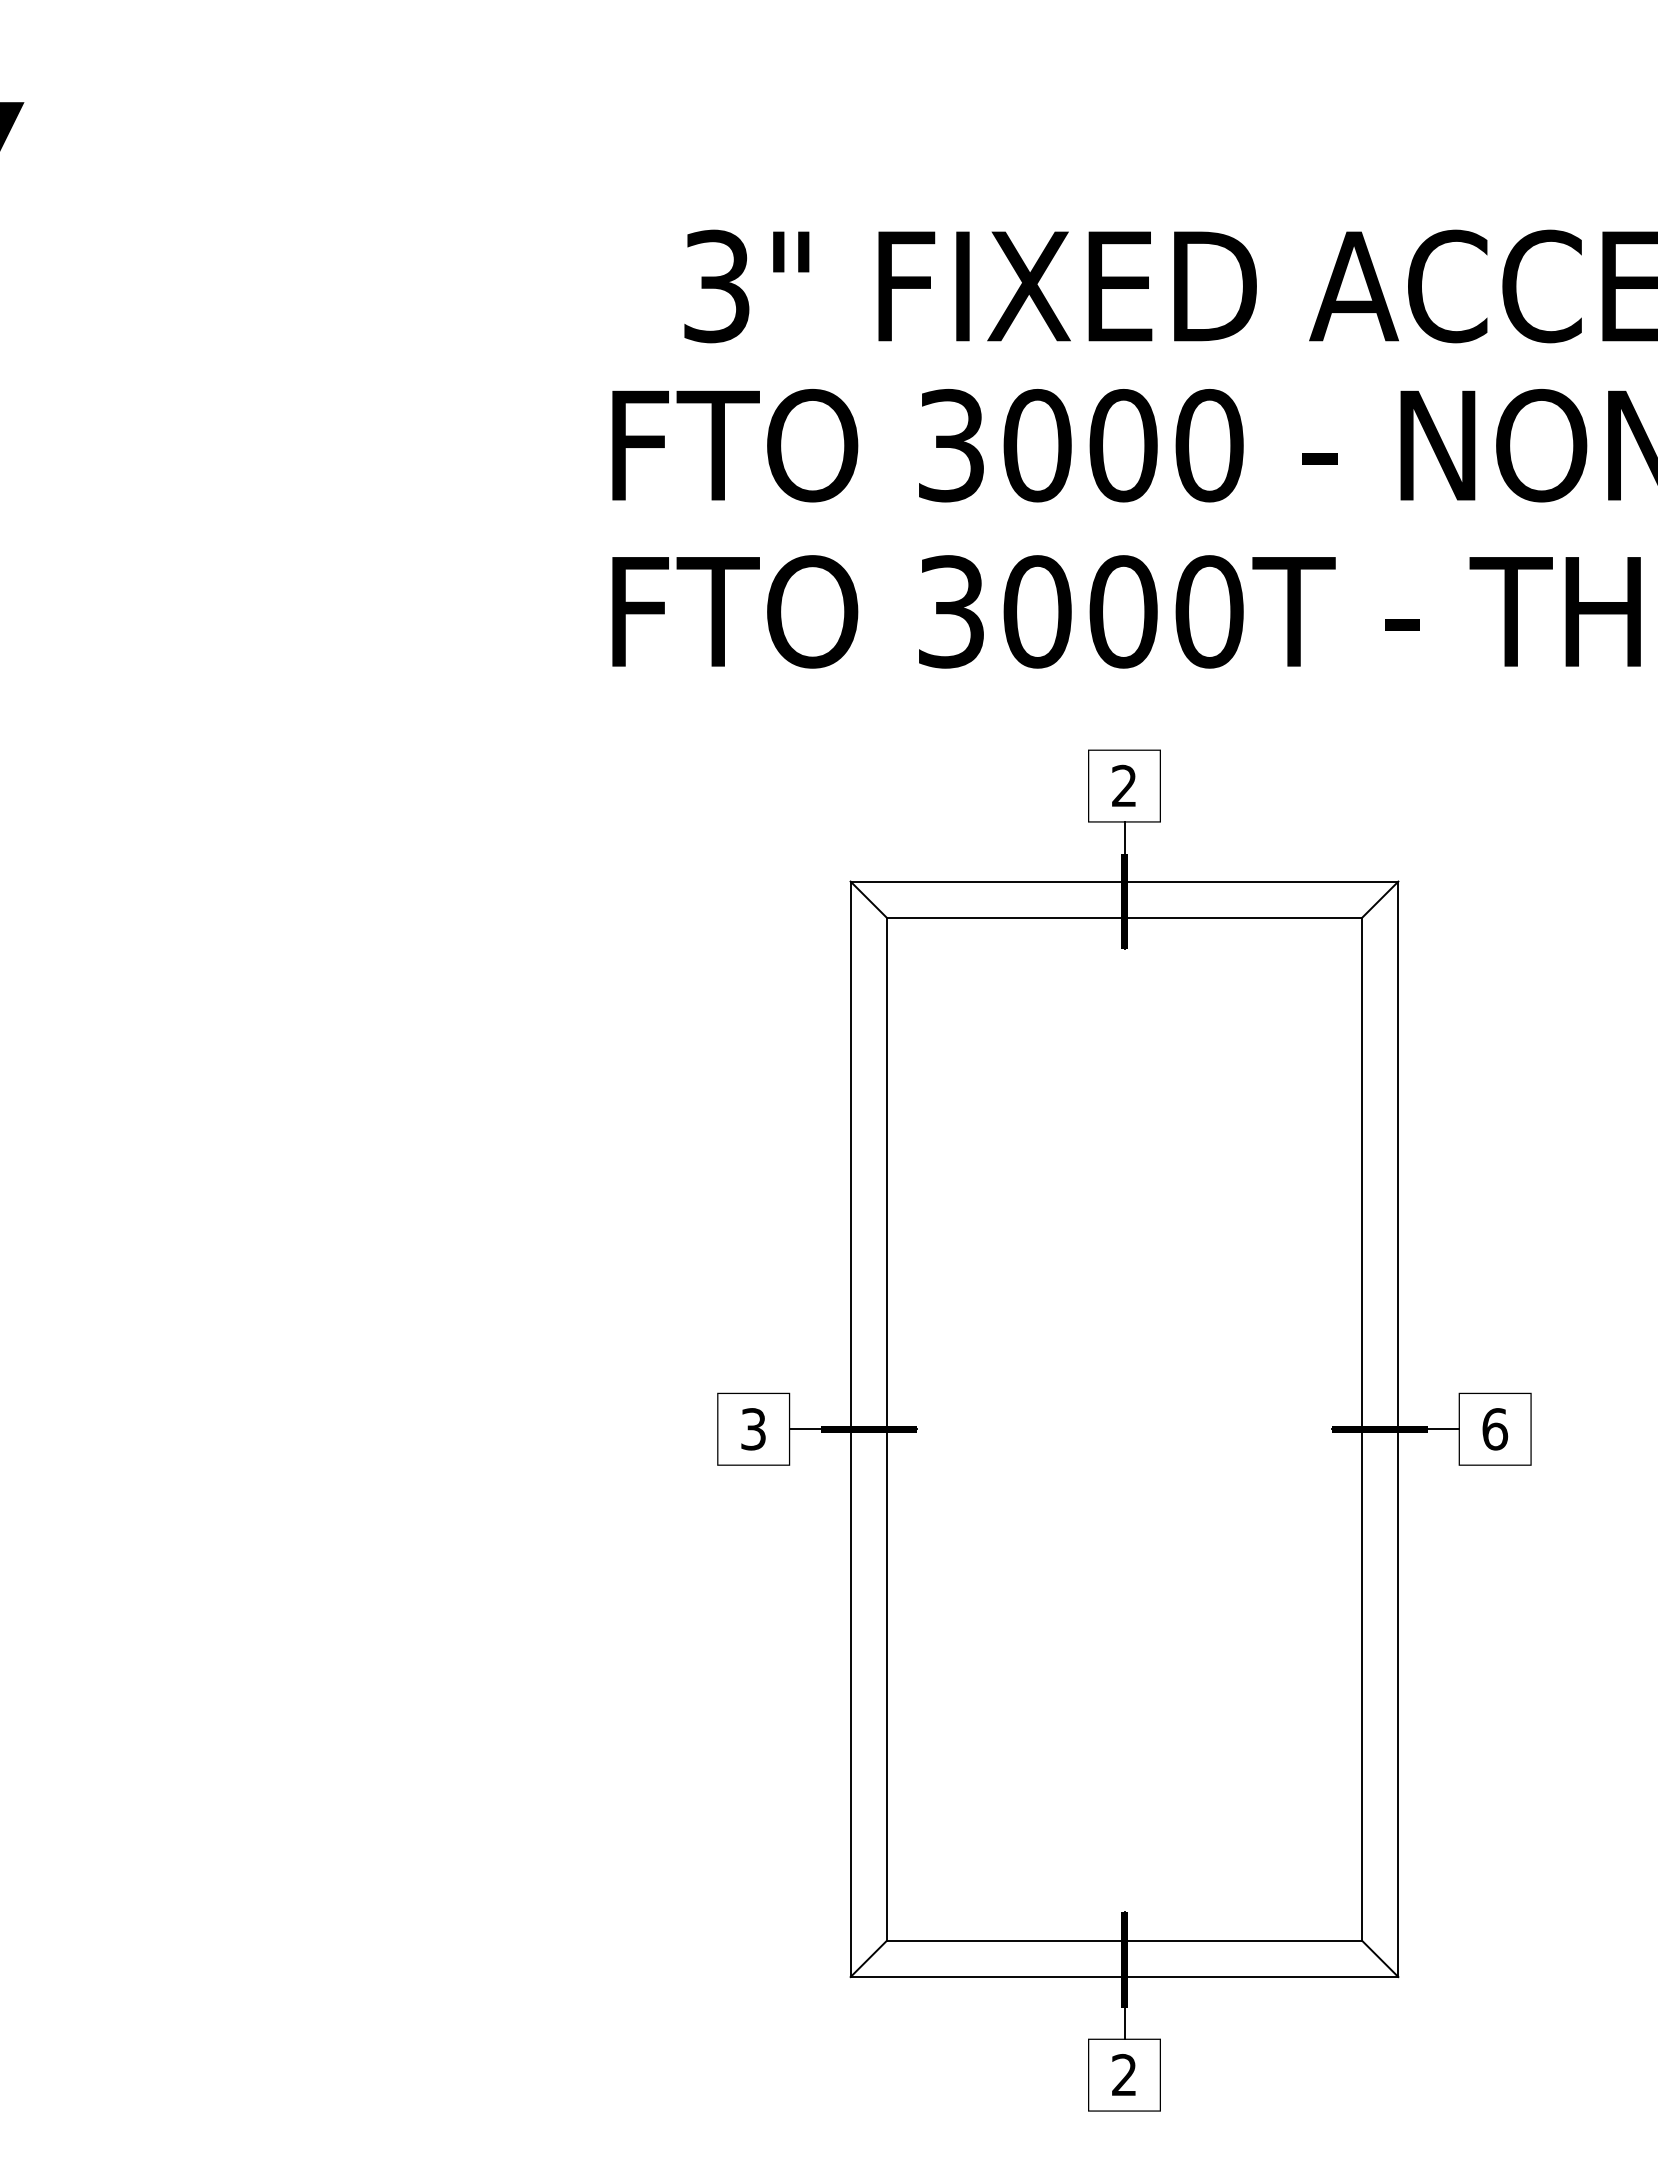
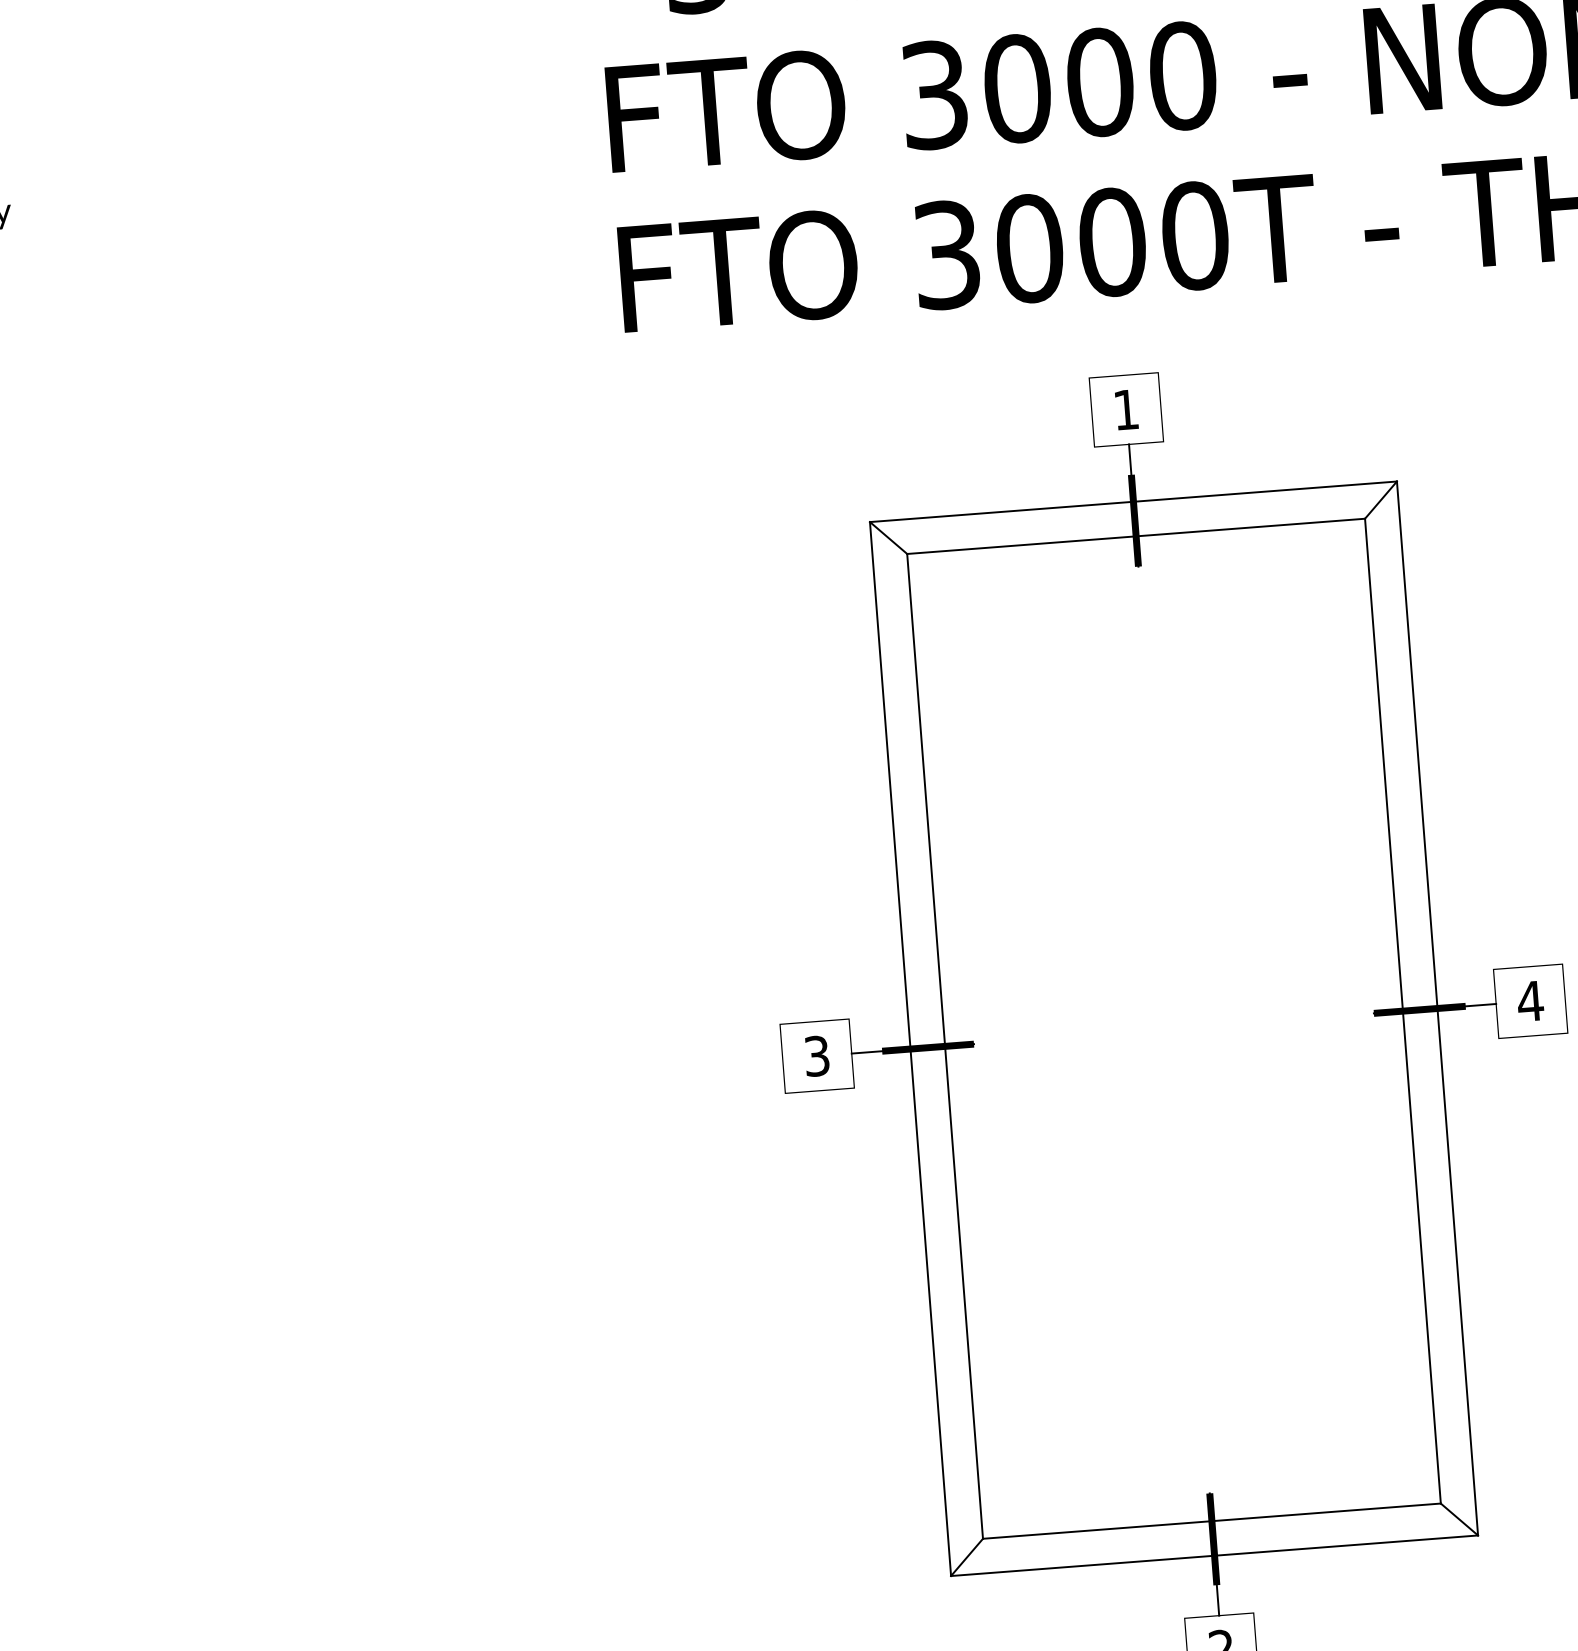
text: (1123, 785) -> (1125, 409), 2 -> 1
text: (1494, 1429) -> (1530, 1001), 6 -> 4

